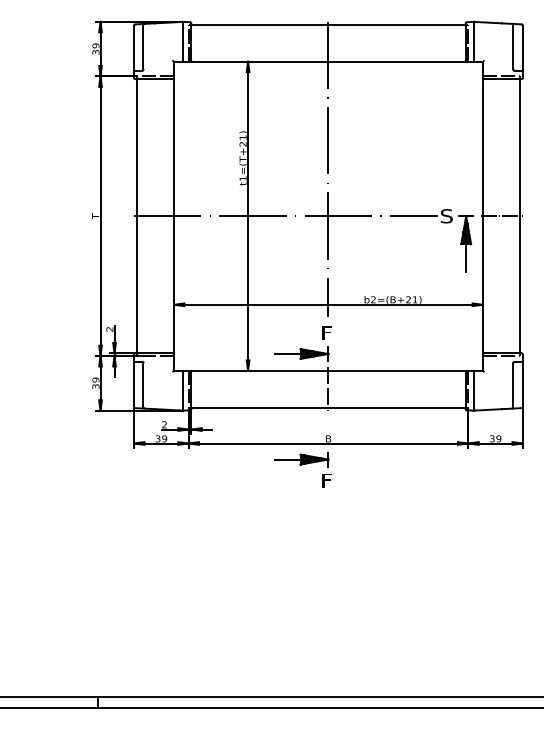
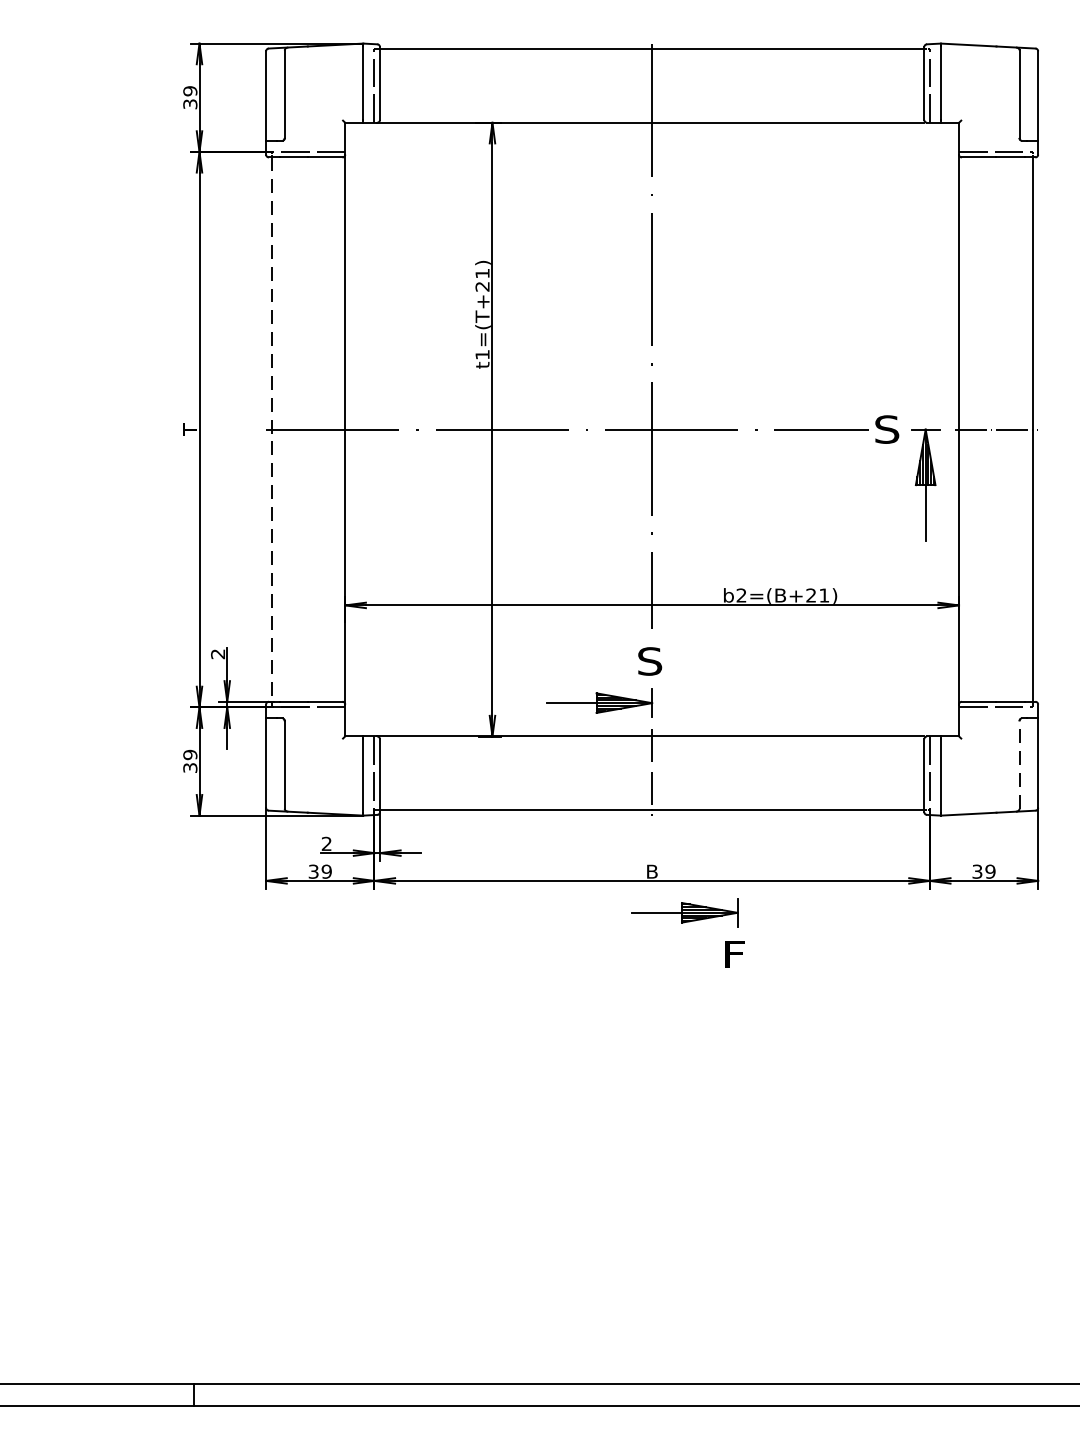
line: (136, 216) -> (270, 430), solid -> dashed
text: (327, 332) -> (650, 660), F -> S
line: (513, 384) -> (1019, 763), solid -> dashed
part: (302, 469) -> (685, 932), moved

